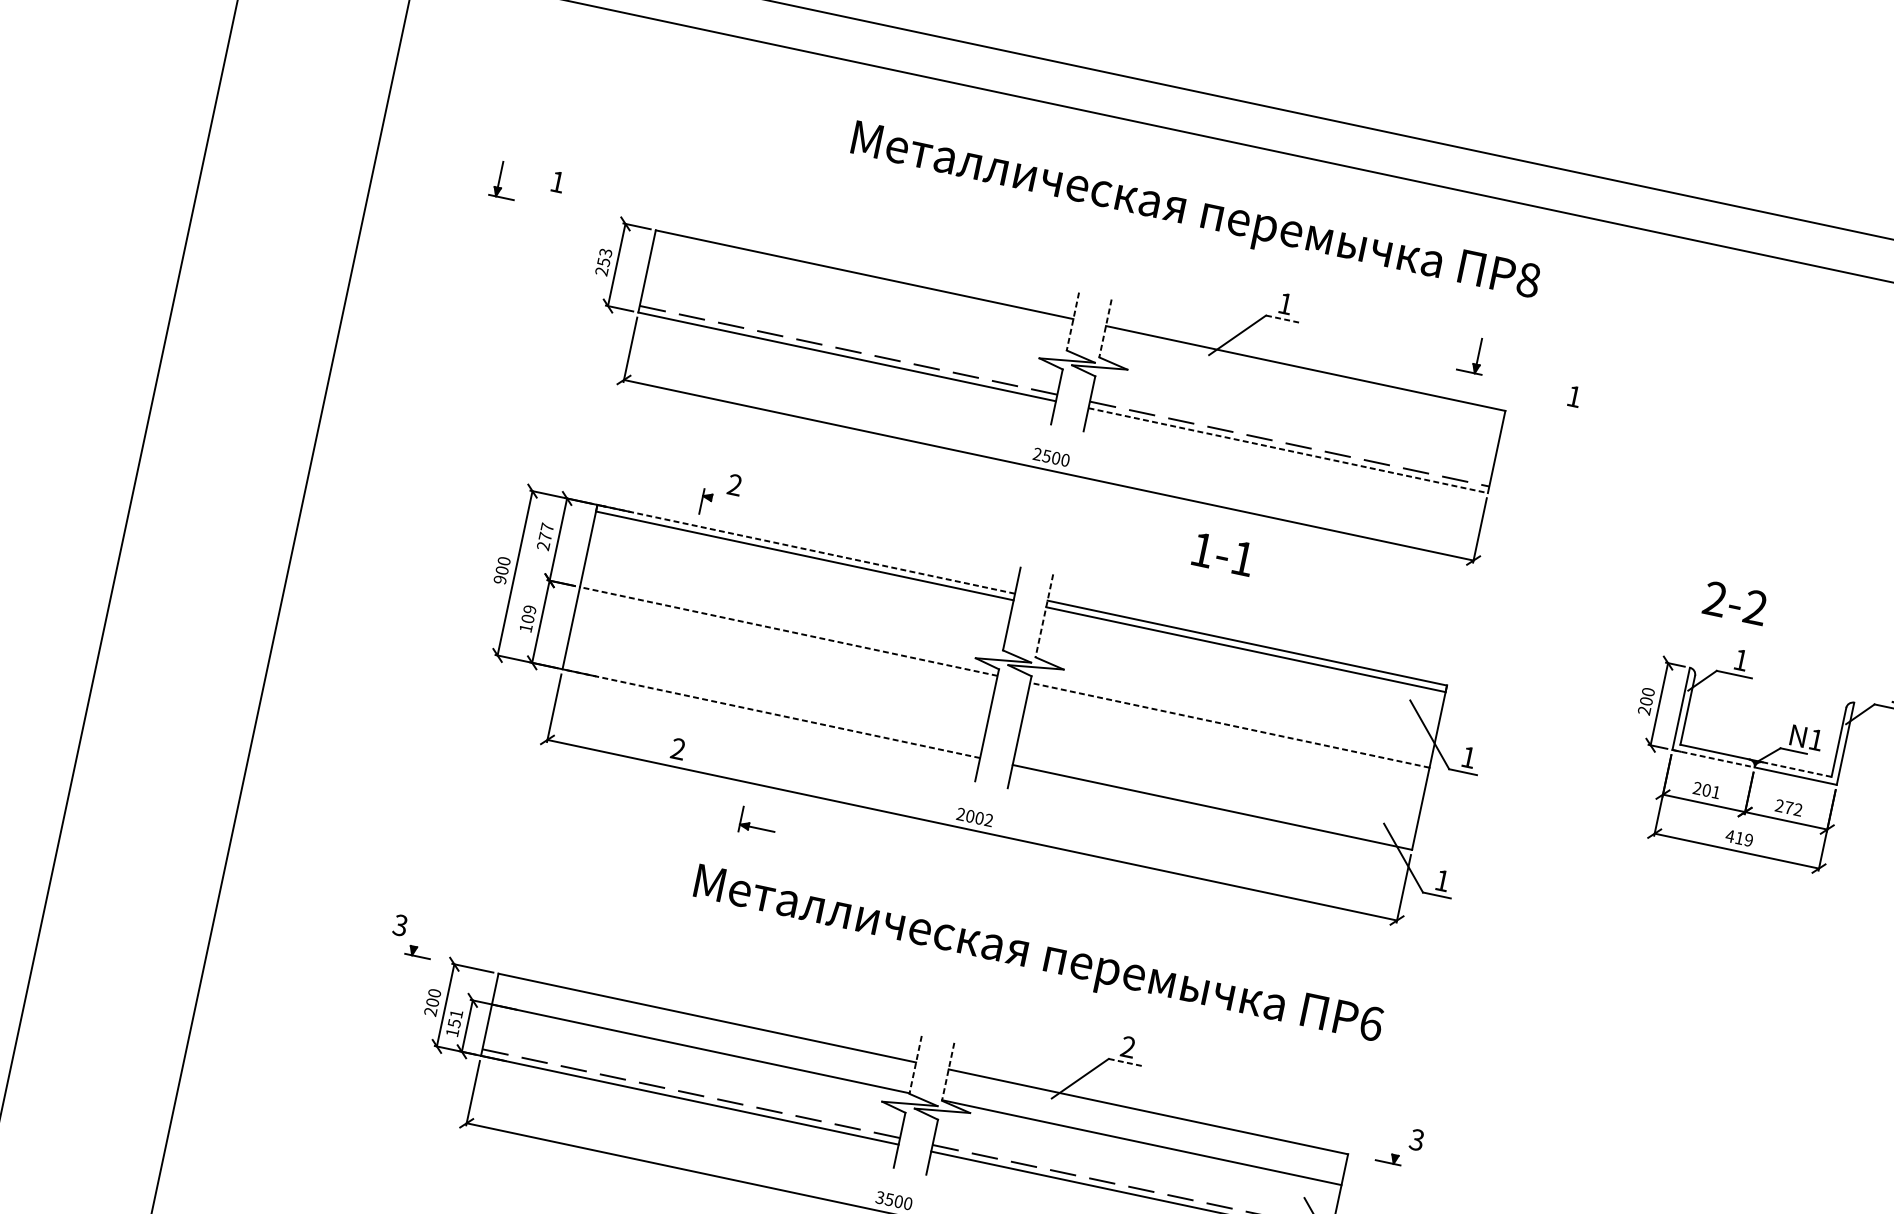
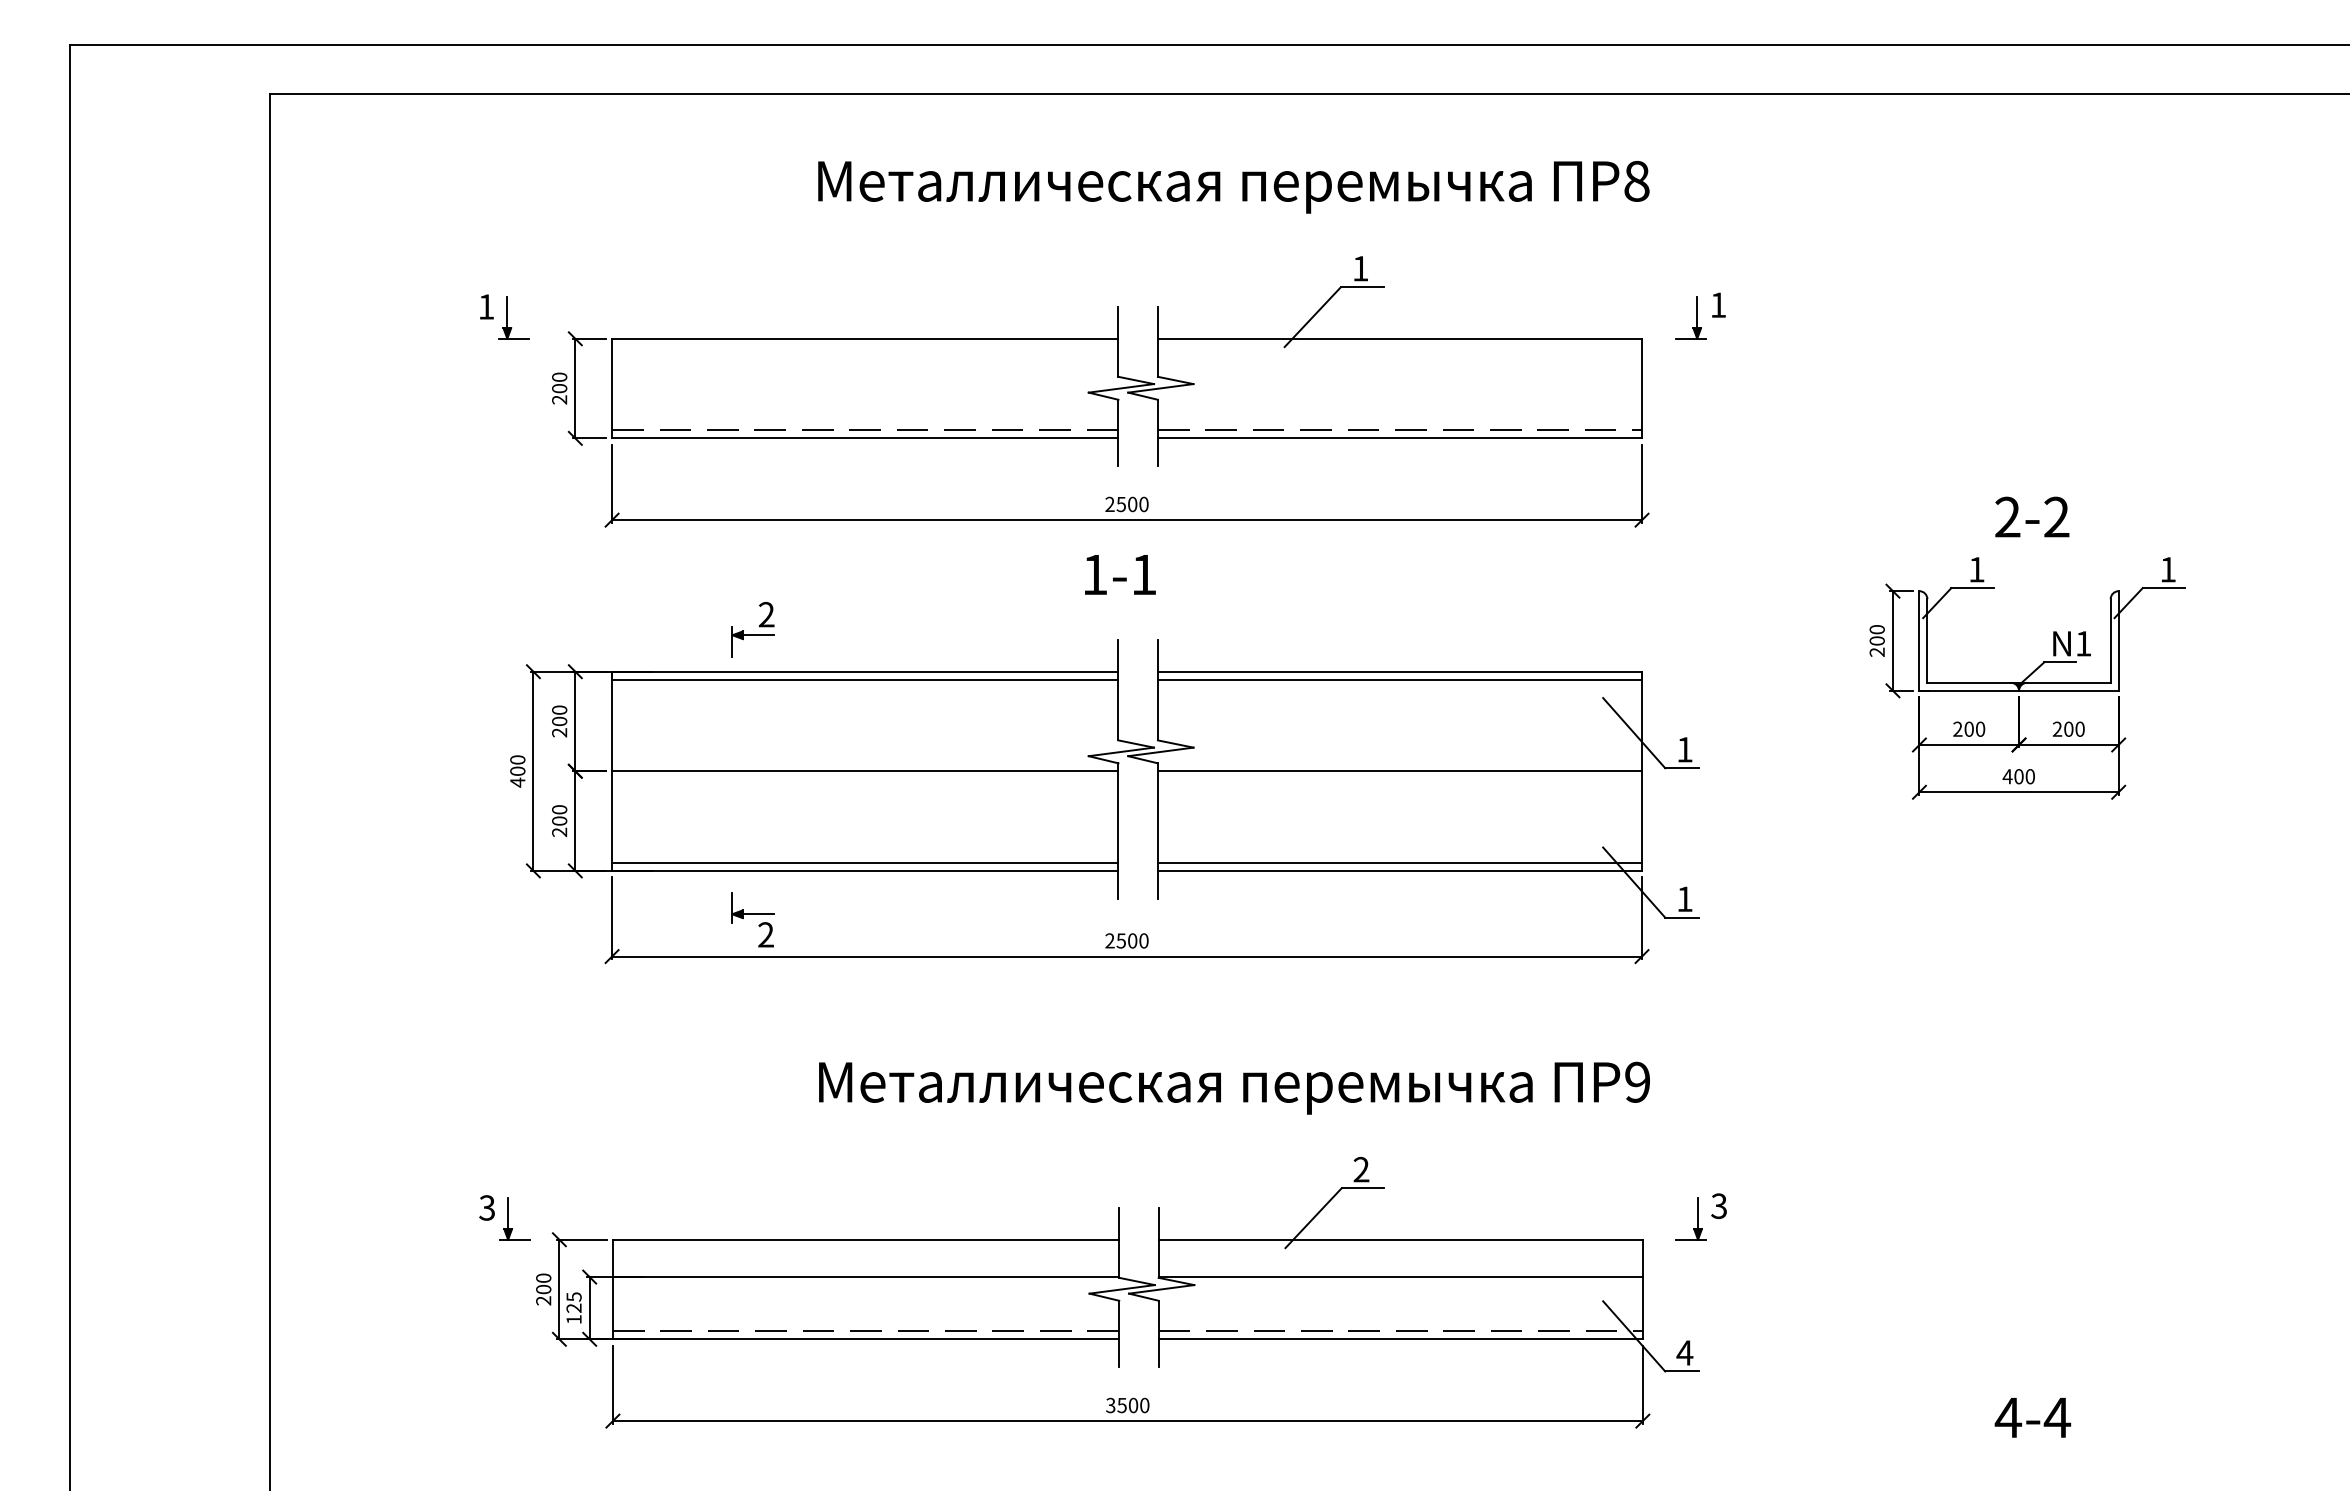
part: (504, 179) -> (513, 317), moved
text: (604, 257) -> (559, 382), 253 -> 200
line: (1283, 319) -> (1362, 287), dashed -> solid
line: (1072, 322) -> (1118, 342), dashed -> solid
line: (1105, 329) -> (1157, 342), dashed -> solid
part: (1472, 354) -> (1690, 317), moved
line: (1288, 450) -> (1400, 438), dashed -> solid
line: (724, 500) -> (758, 635), added
text: (546, 531) -> (559, 715), 277 -> 200
line: (805, 549) -> (864, 671), dashed -> solid
text: (1223, 554) -> (1120, 574), moved
text: (499, 579) -> (517, 782), 900 -> 400
text: (1735, 602) -> (2032, 516), moved
line: (1044, 616) -> (1157, 690), dashed -> solid
text: (527, 619) -> (559, 821), 109 -> 200
line: (788, 631) -> (864, 771), dashed -> solid
line: (773, 706) -> (865, 862), added
line: (770, 713) -> (864, 870), dashed -> solid
line: (1229, 725) -> (1399, 771), dashed -> solid
line: (1713, 758) -> (1969, 690), dashed -> solid
line: (1796, 769) -> (2068, 682), dashed -> solid
text: (1716, 791) -> (1980, 728), 201 -> 200
line: (1213, 800) -> (1399, 862), added
text: (1793, 808) -> (2074, 728), 272 -> 200
text: (979, 817) -> (1132, 940), 2002 -> 2500
part: (757, 822) -> (752, 907), moved
text: (1744, 839) -> (2024, 776), 419 -> 400
line: (416, 933) -> (508, 1213), added
text: (454, 1018) -> (573, 1302), 151 -> 125
text: (1371, 1022) -> (1637, 1081), 6 -> 9
line: (1126, 1063) -> (1363, 1188), dashed -> solid
line: (915, 1065) -> (1119, 1243), dashed -> solid
line: (947, 1072) -> (1158, 1243), dashed -> solid
line: (1398, 1142) -> (1698, 1213), added

